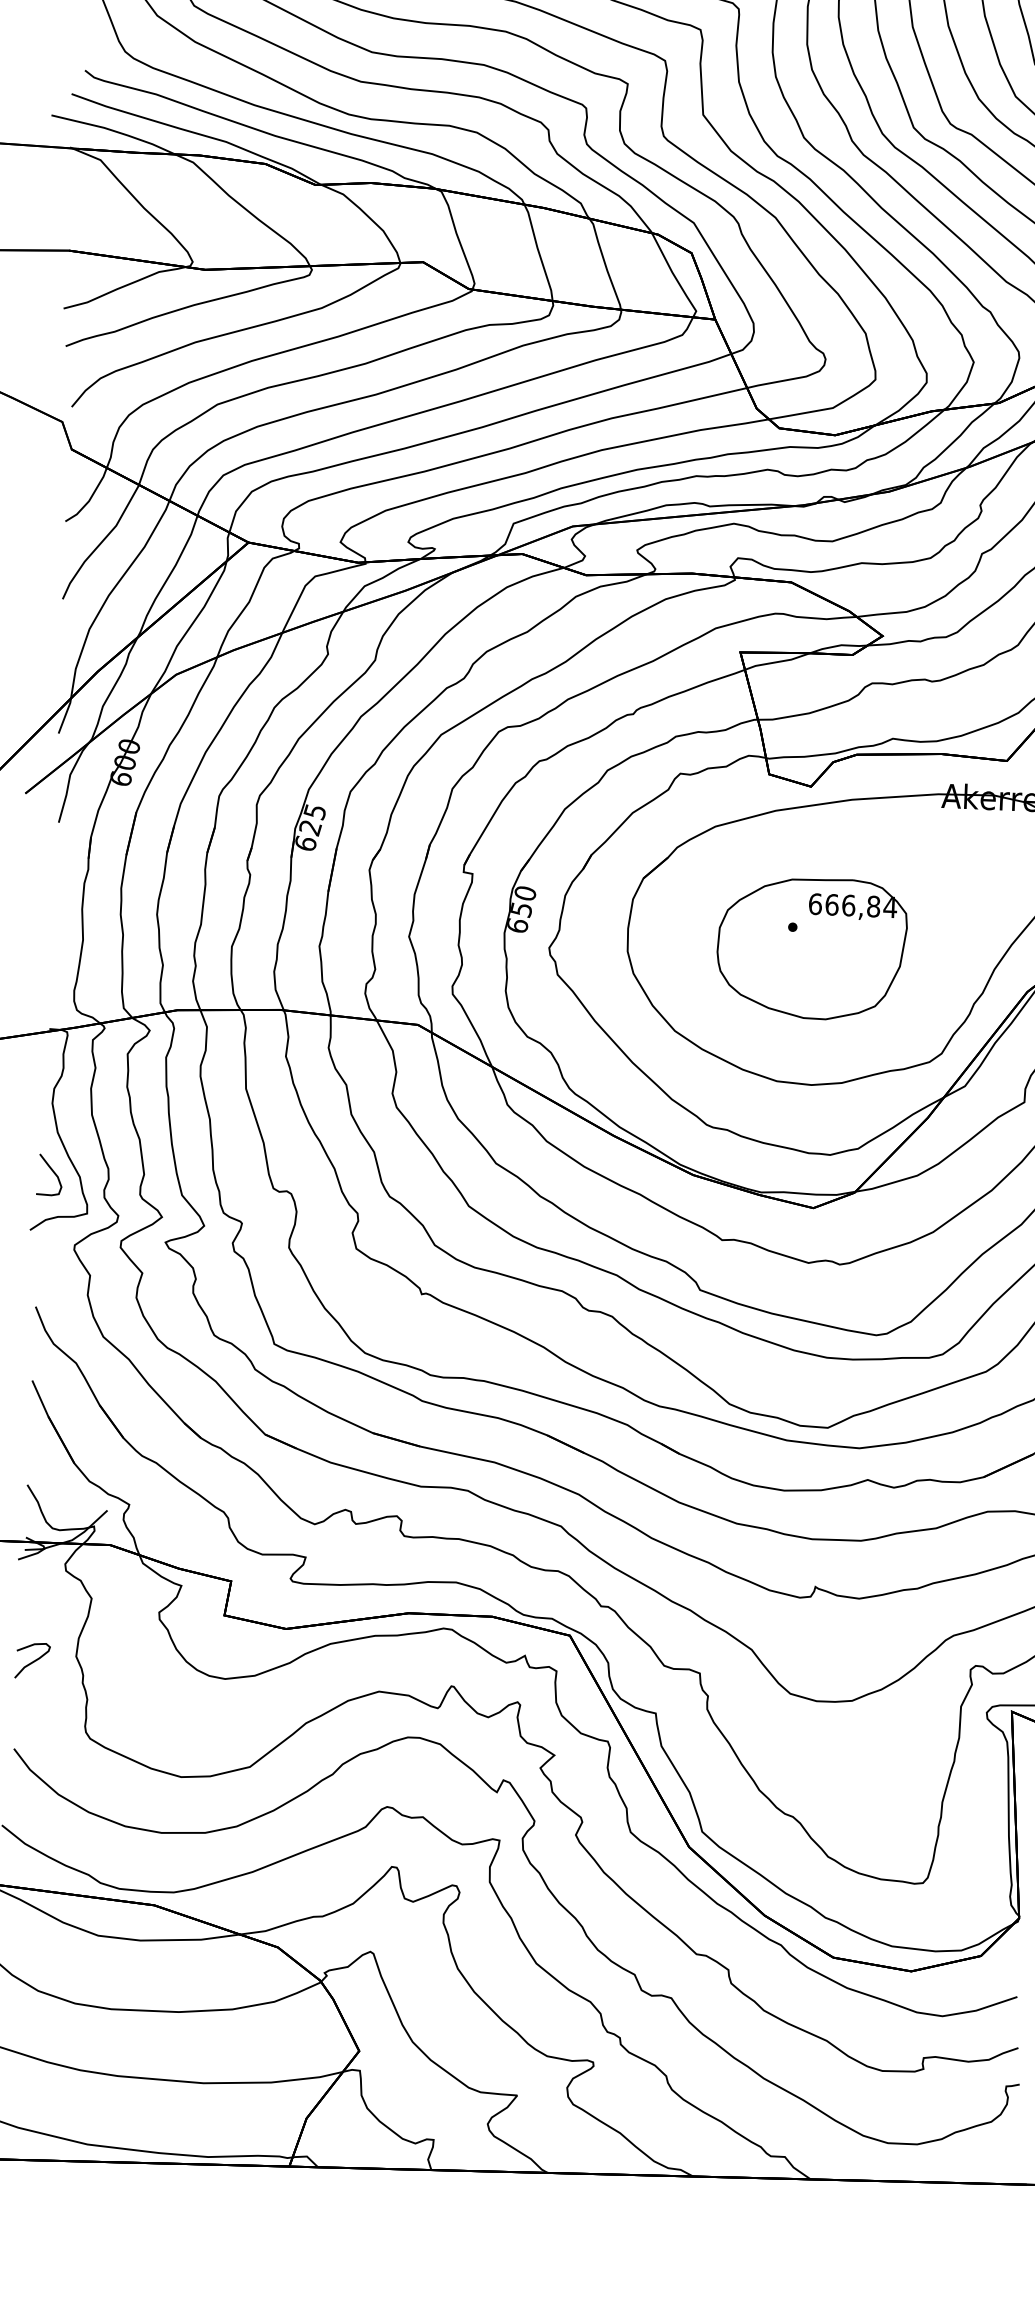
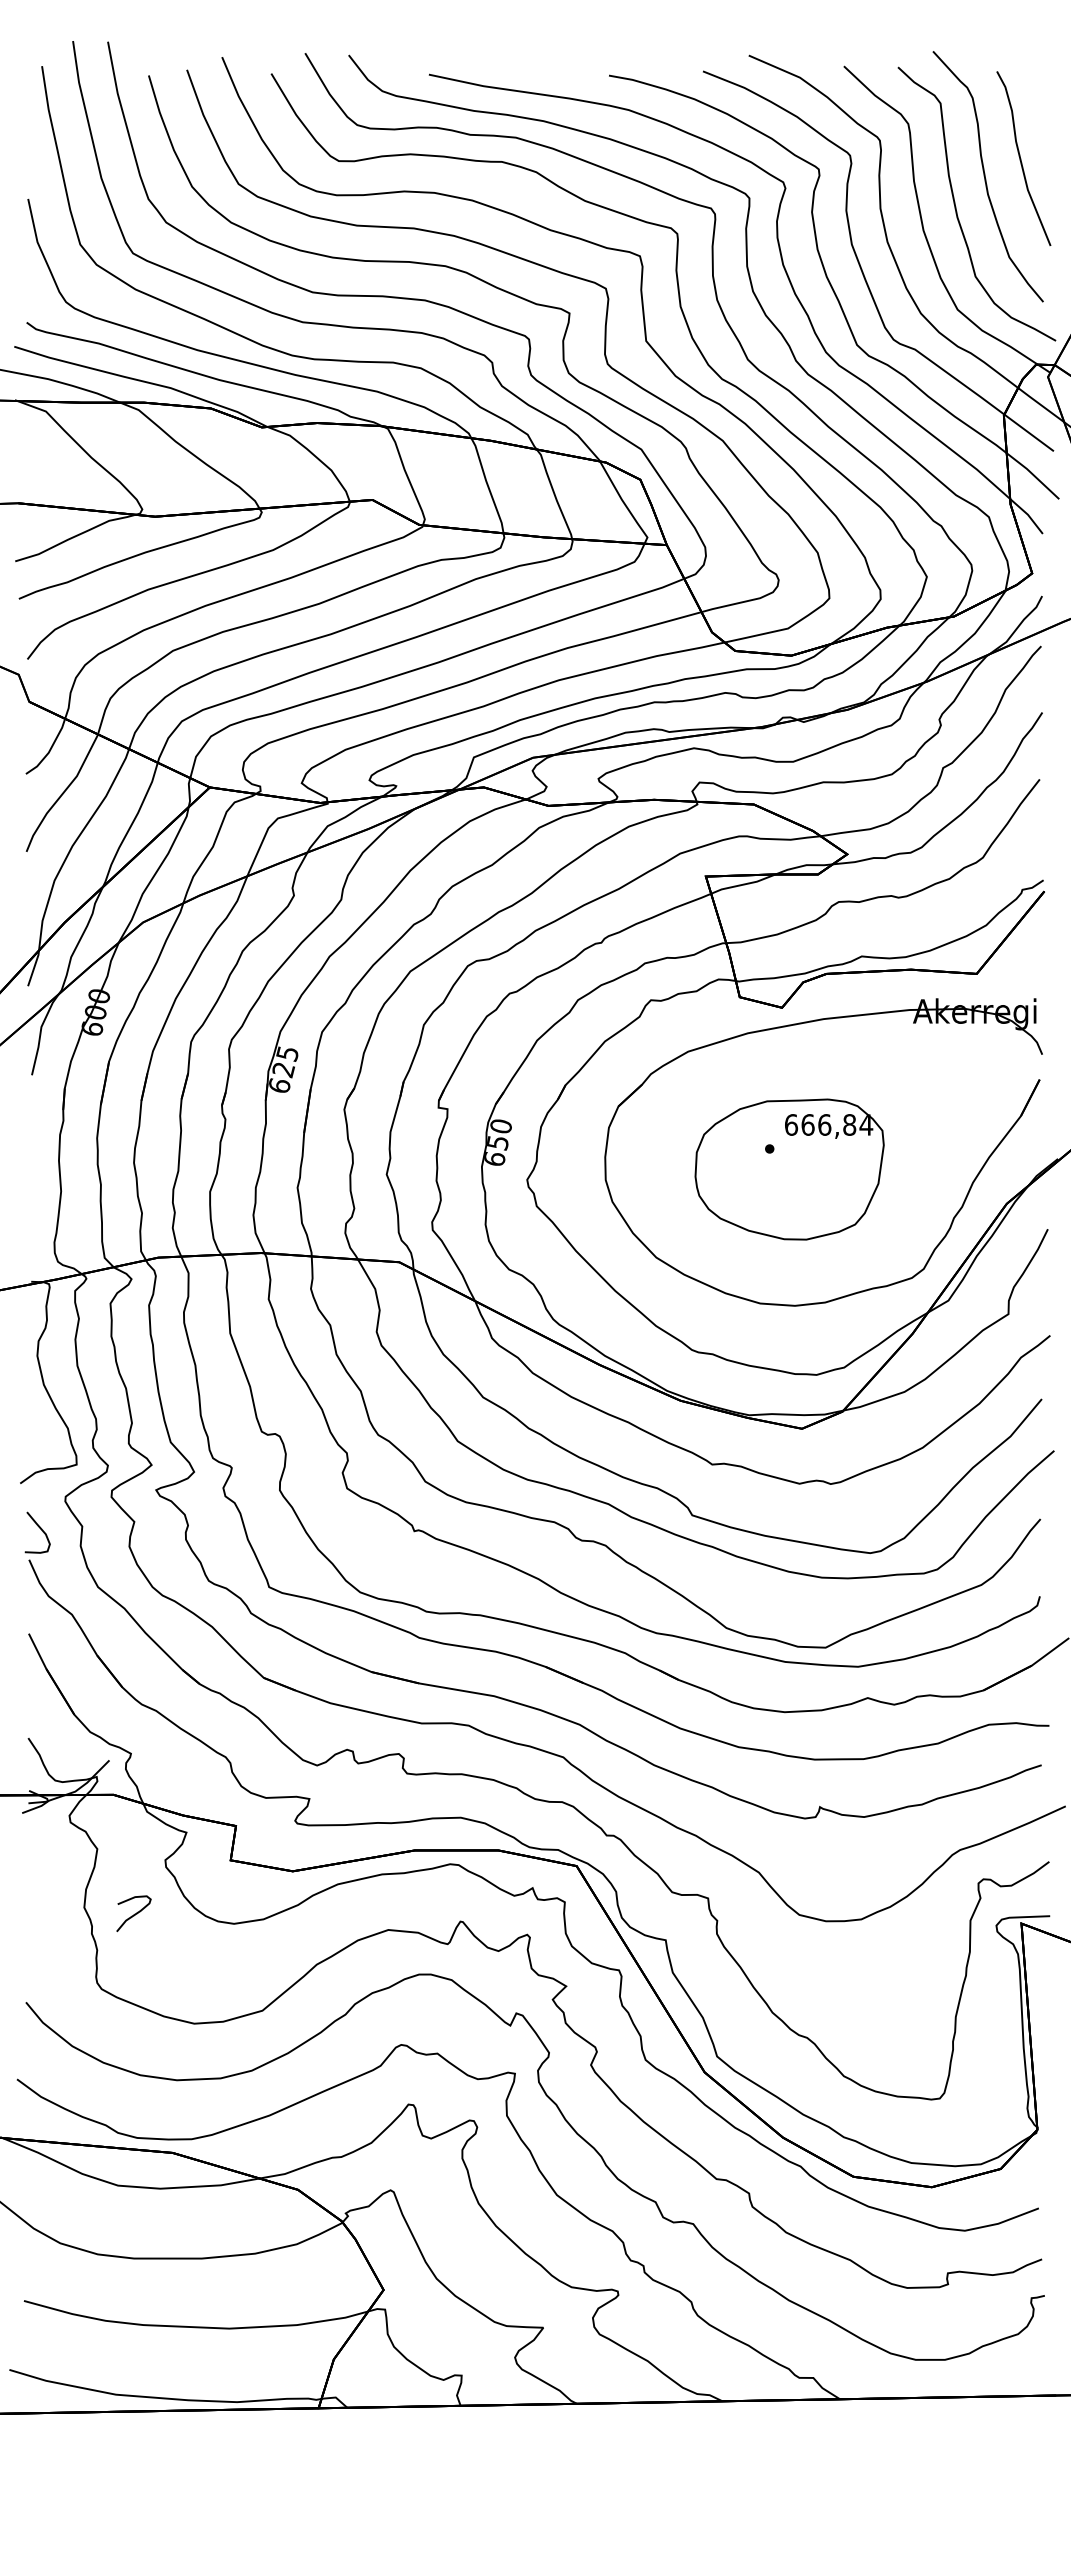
curve: (52, 1171) -> (40, 1529), moved
curve: (33, 1660) -> (134, 1913), moved

